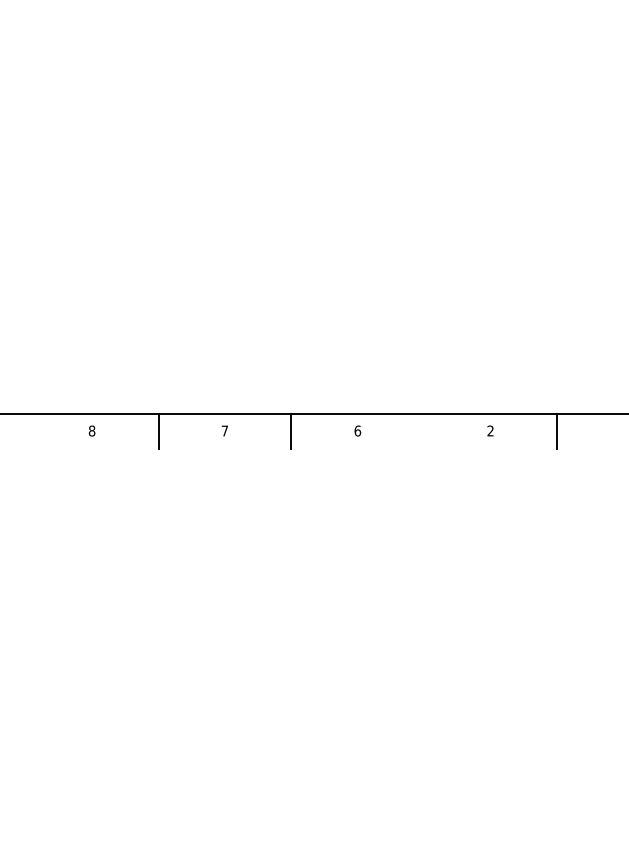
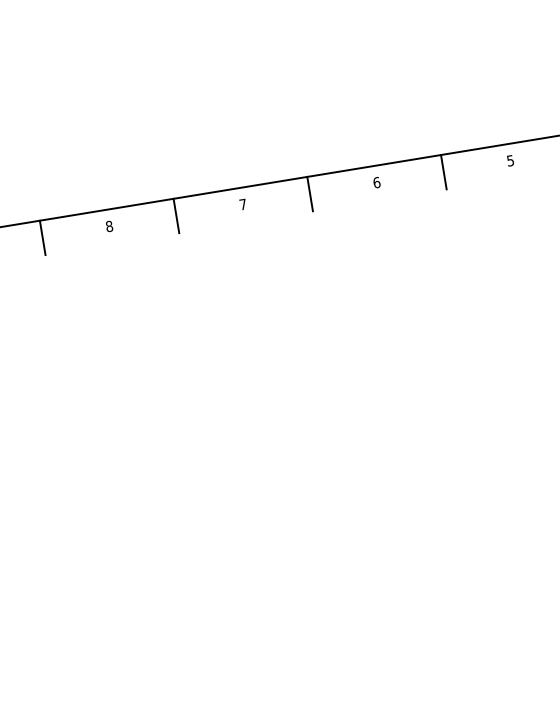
text: (490, 430) -> (510, 160), 2 -> 5
line: (25, 431) -> (42, 237), added
line: (424, 431) -> (444, 172), added

